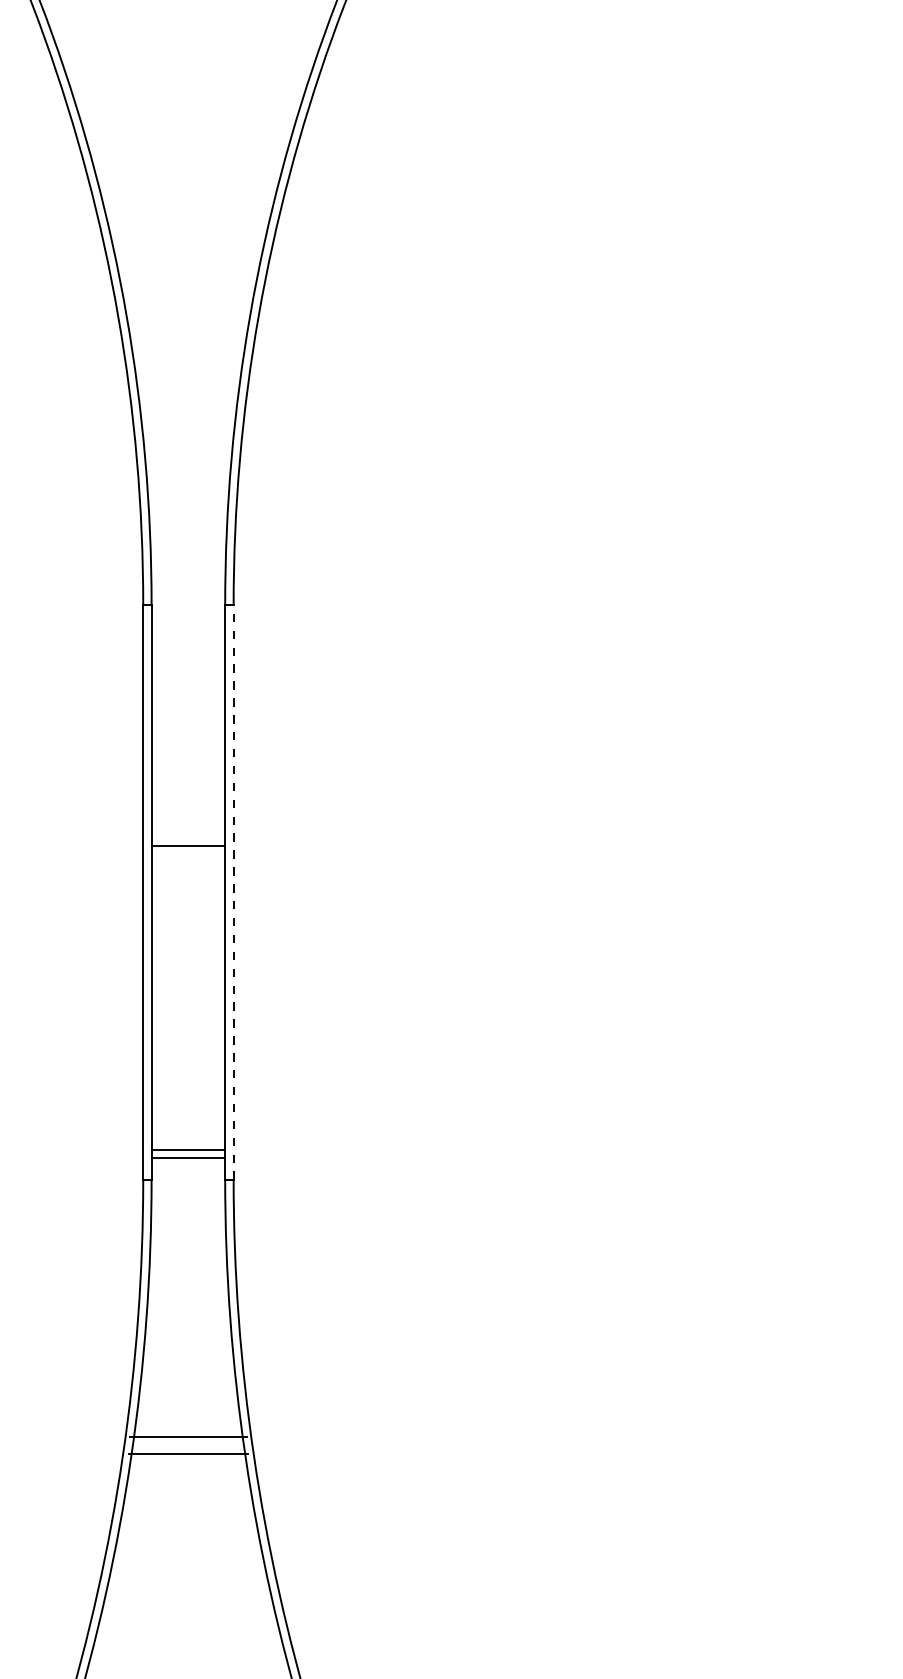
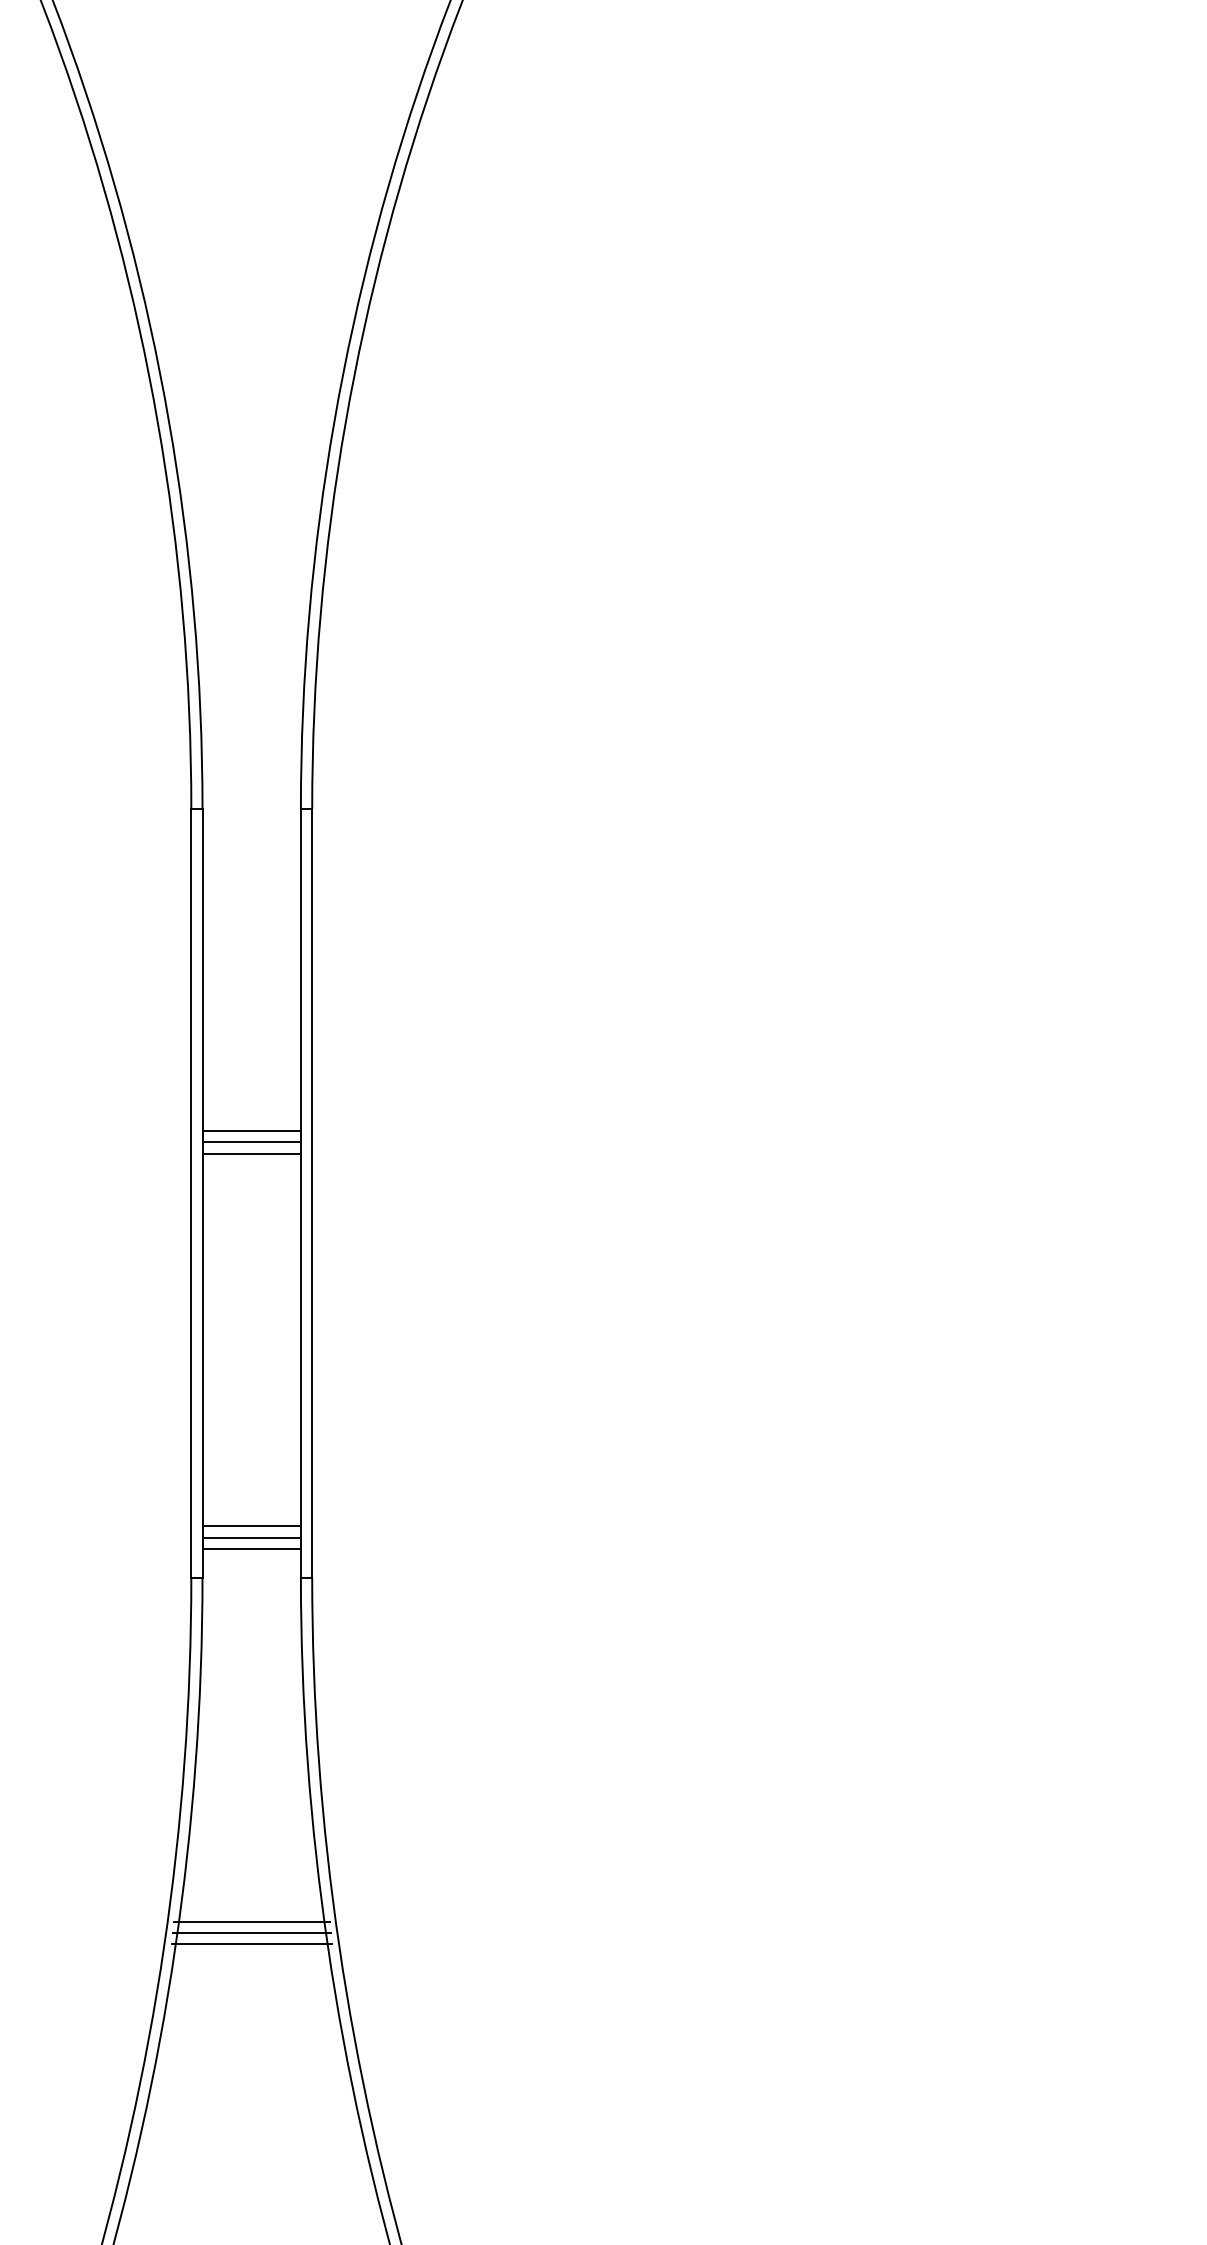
line: (188, 854) -> (251, 1142), added
line: (188, 862) -> (251, 1153), added
line: (233, 891) -> (312, 1192), dashed -> solid
line: (188, 1141) -> (251, 1526), added
line: (188, 1446) -> (251, 1933), added

